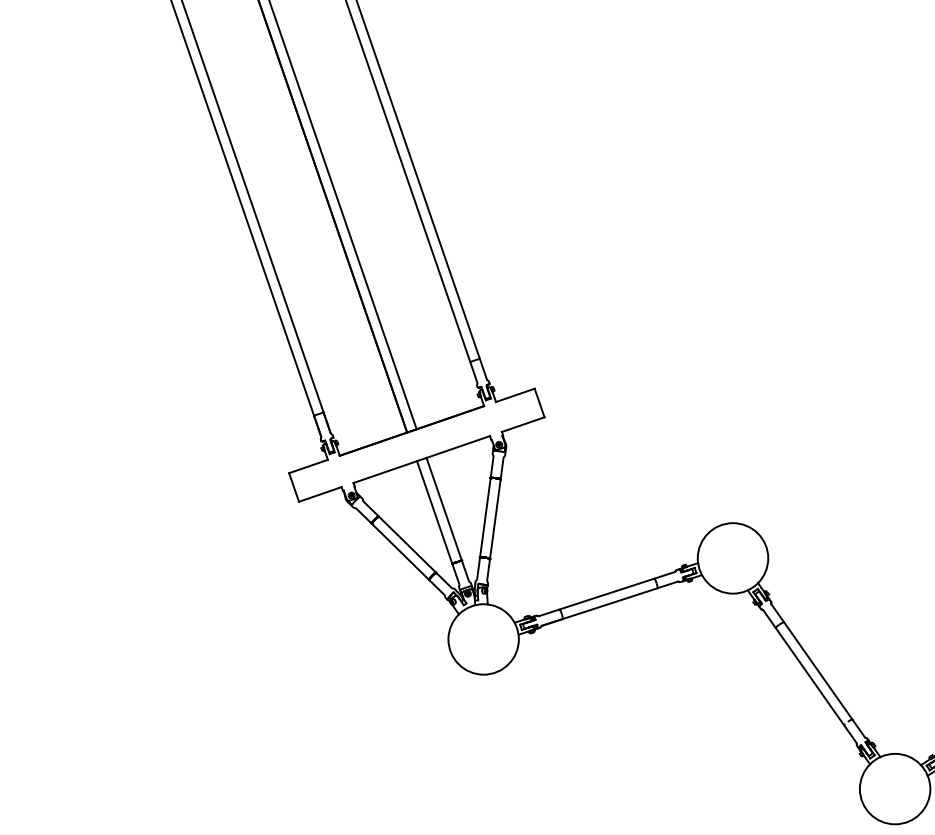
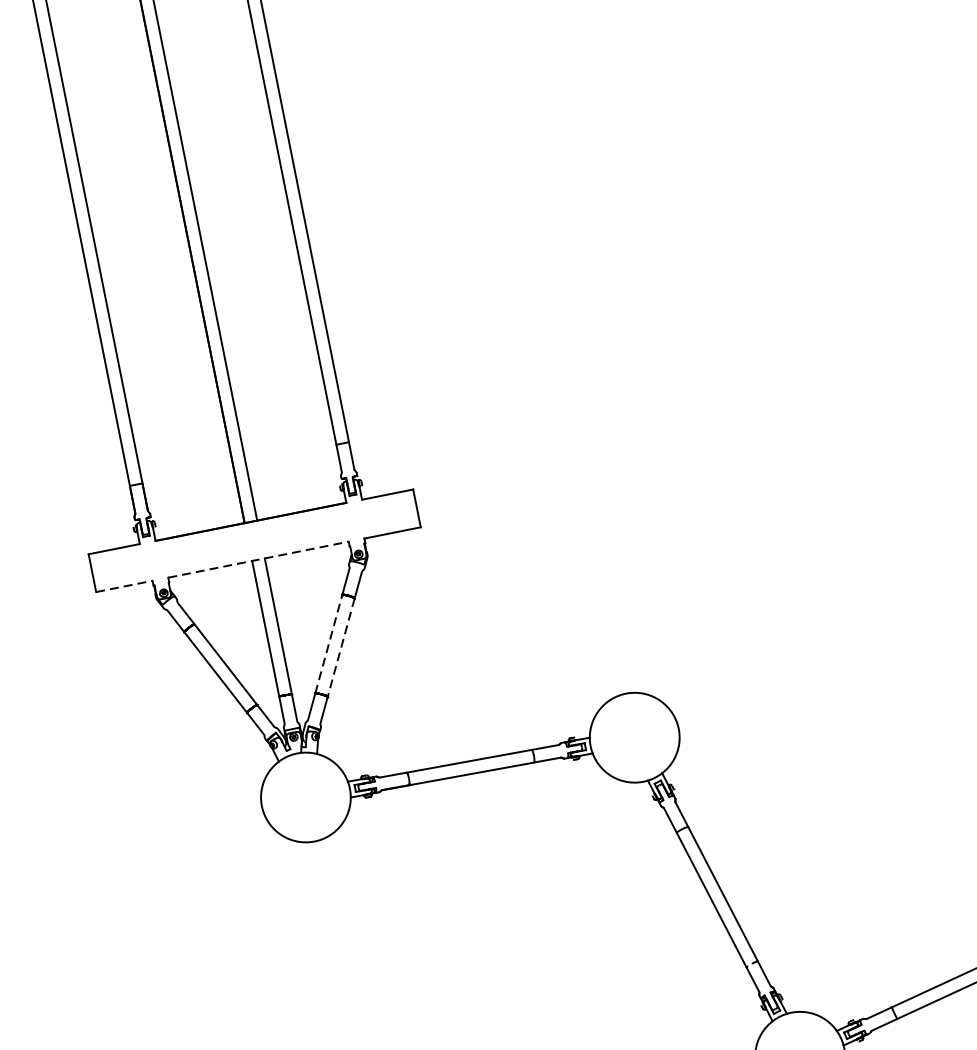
line: (422, 459) -> (259, 559), solid -> dashed
line: (320, 494) -> (124, 586), solid -> dashed
line: (485, 517) -> (329, 643), solid -> dashed
line: (495, 519) -> (341, 648), solid -> dashed

